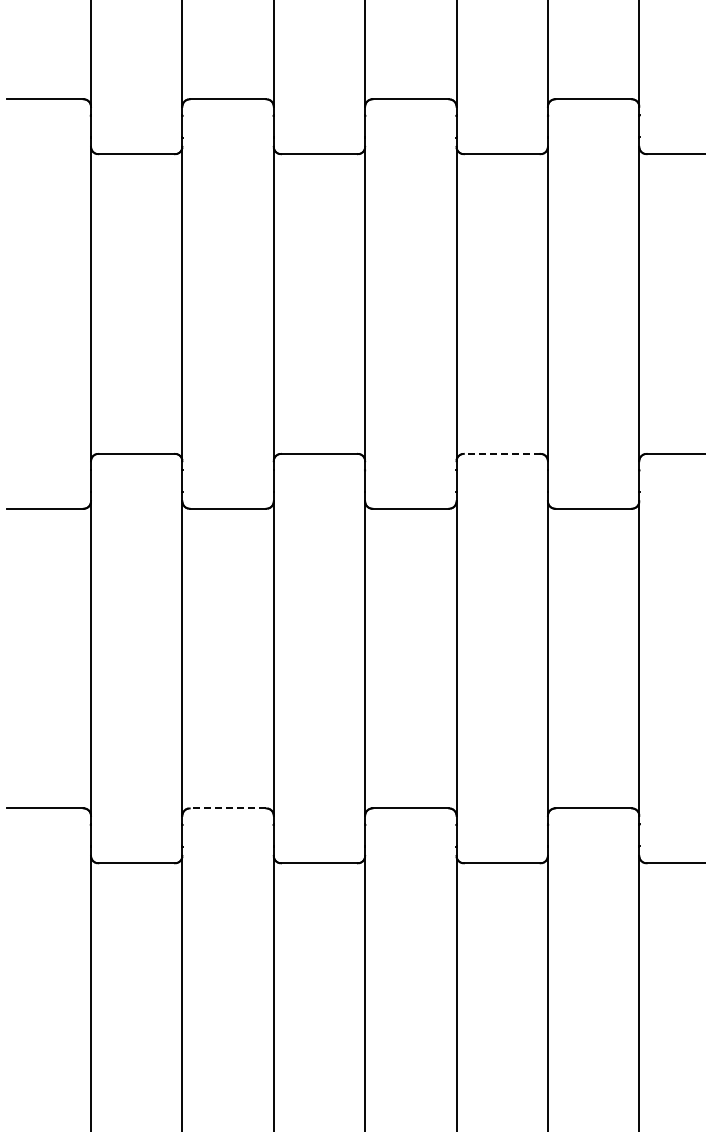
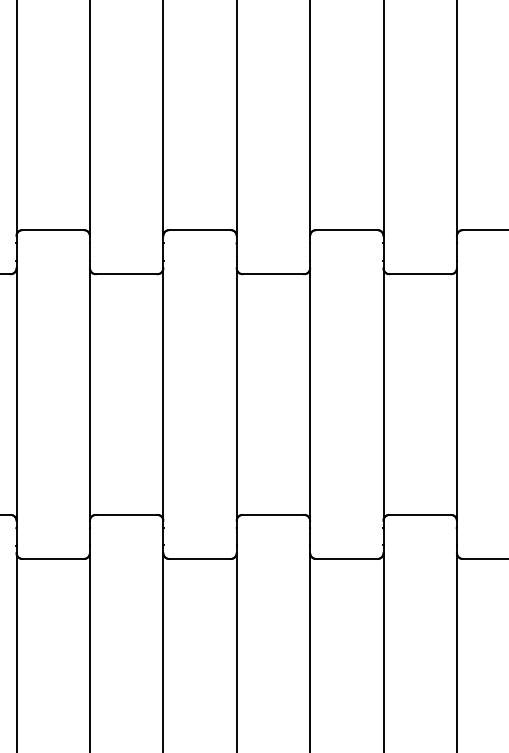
line: (501, 453) -> (346, 229), dashed -> solid
line: (227, 808) -> (126, 514), dashed -> solid

